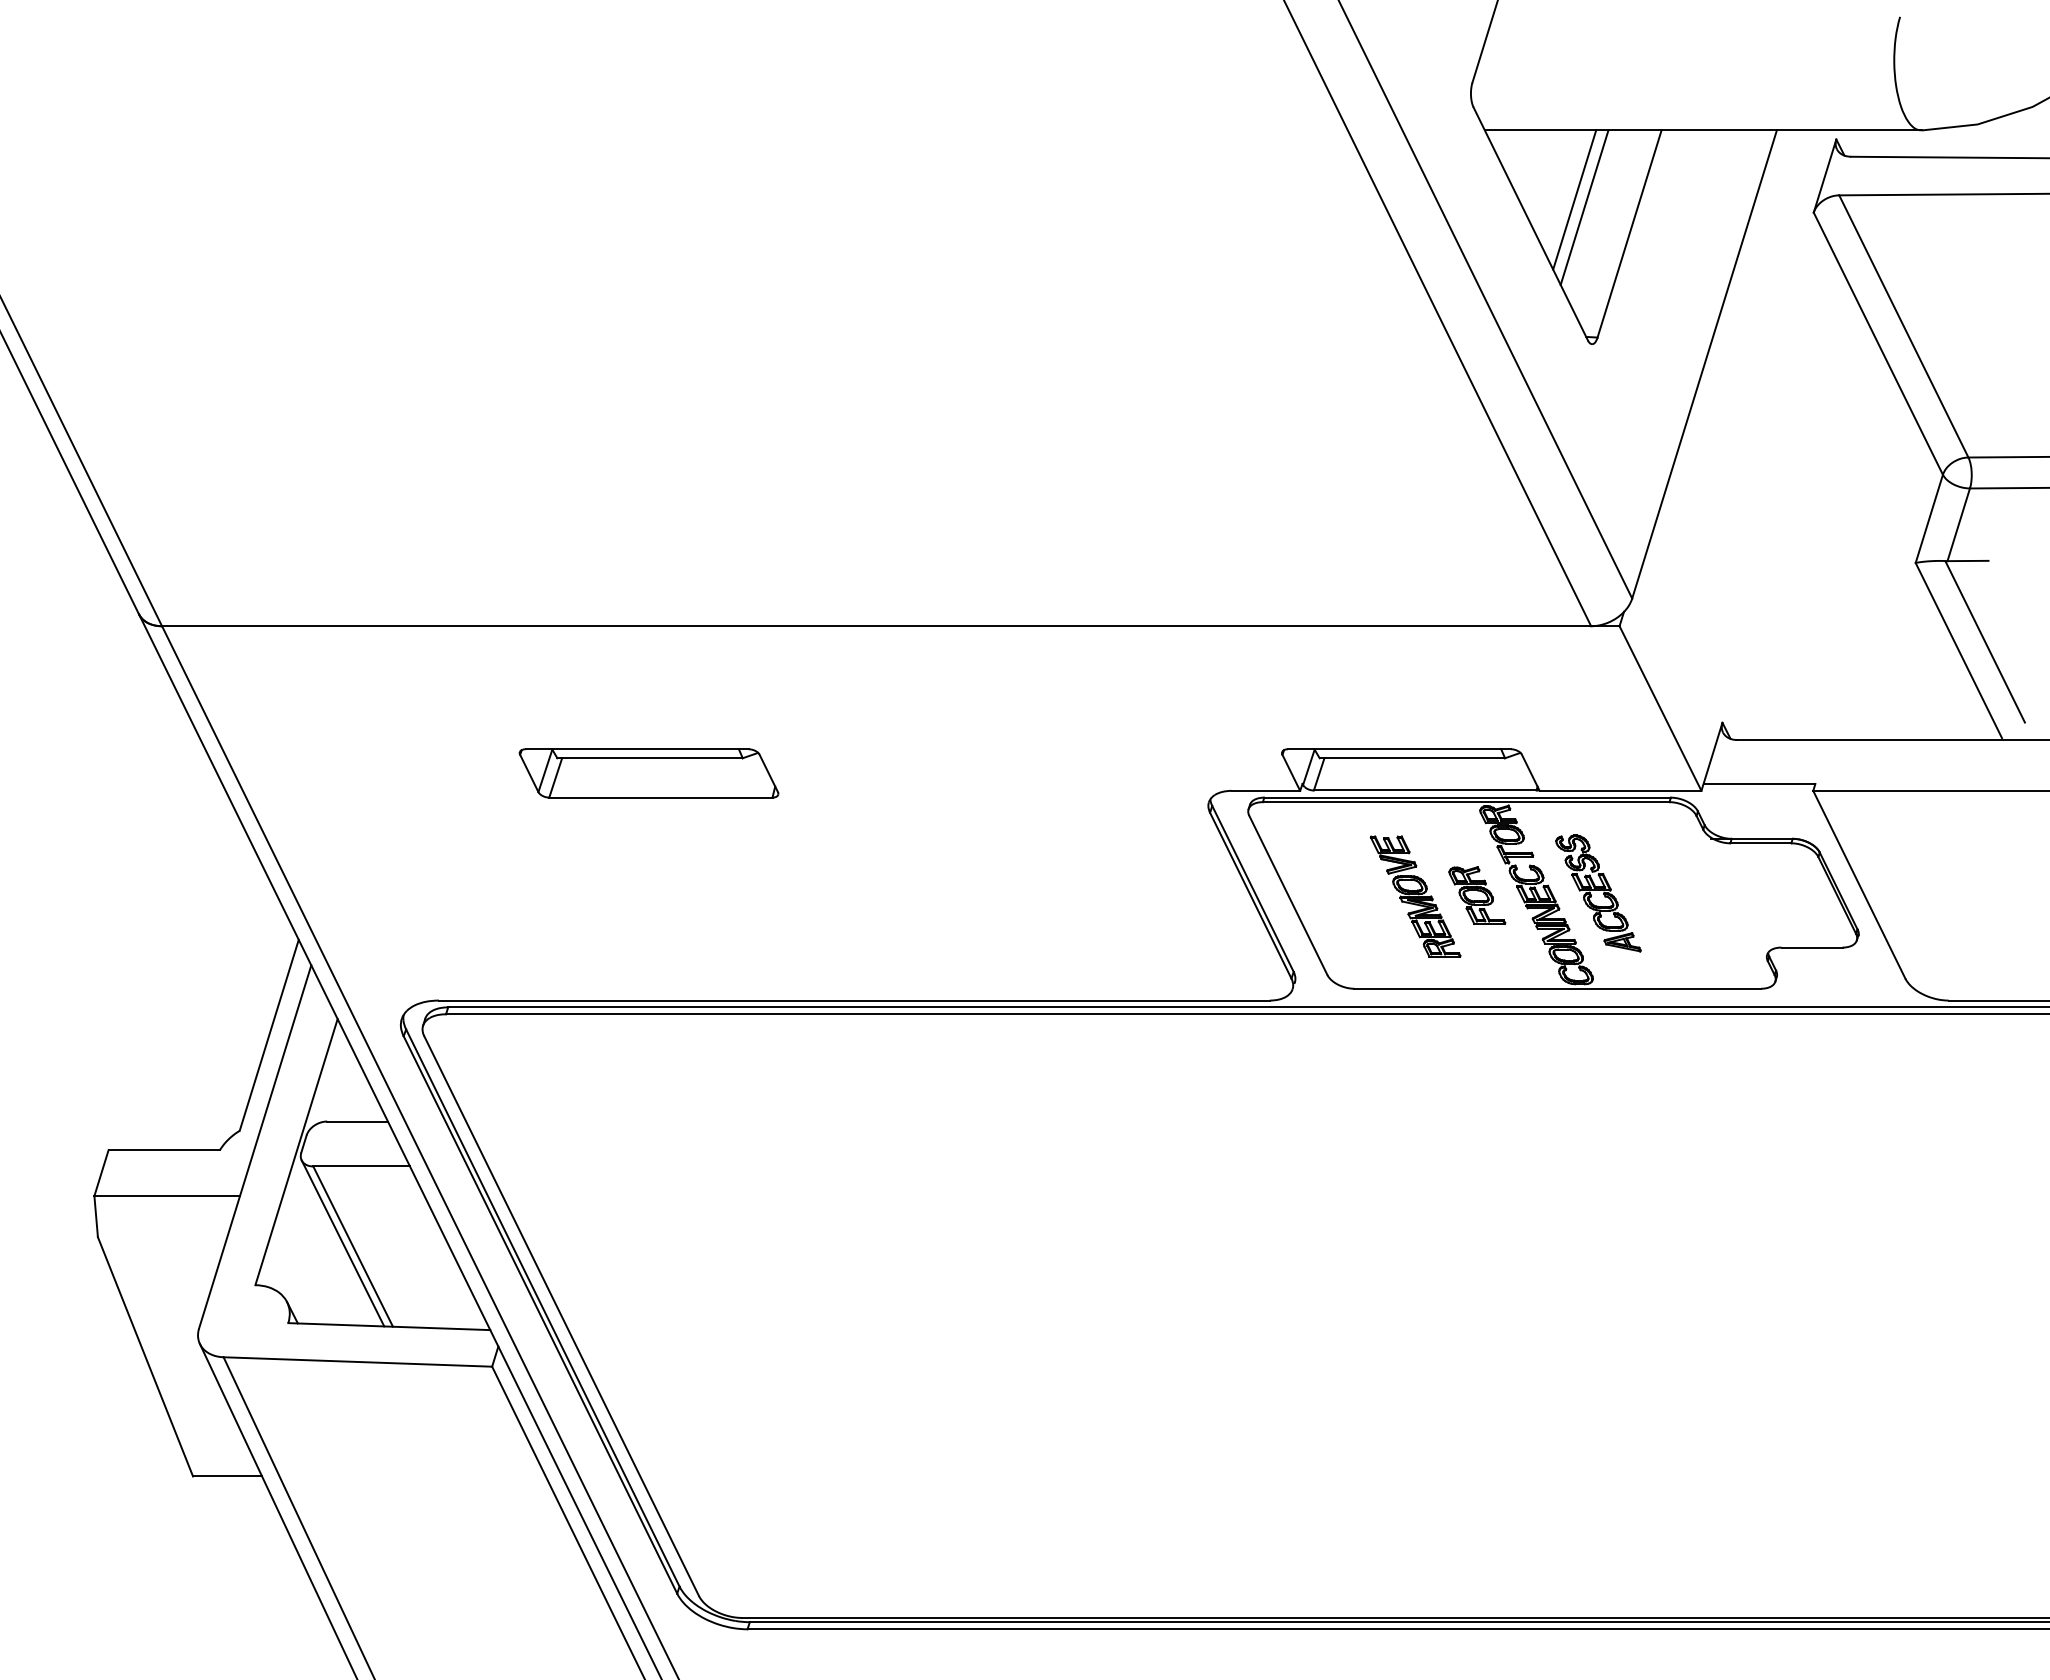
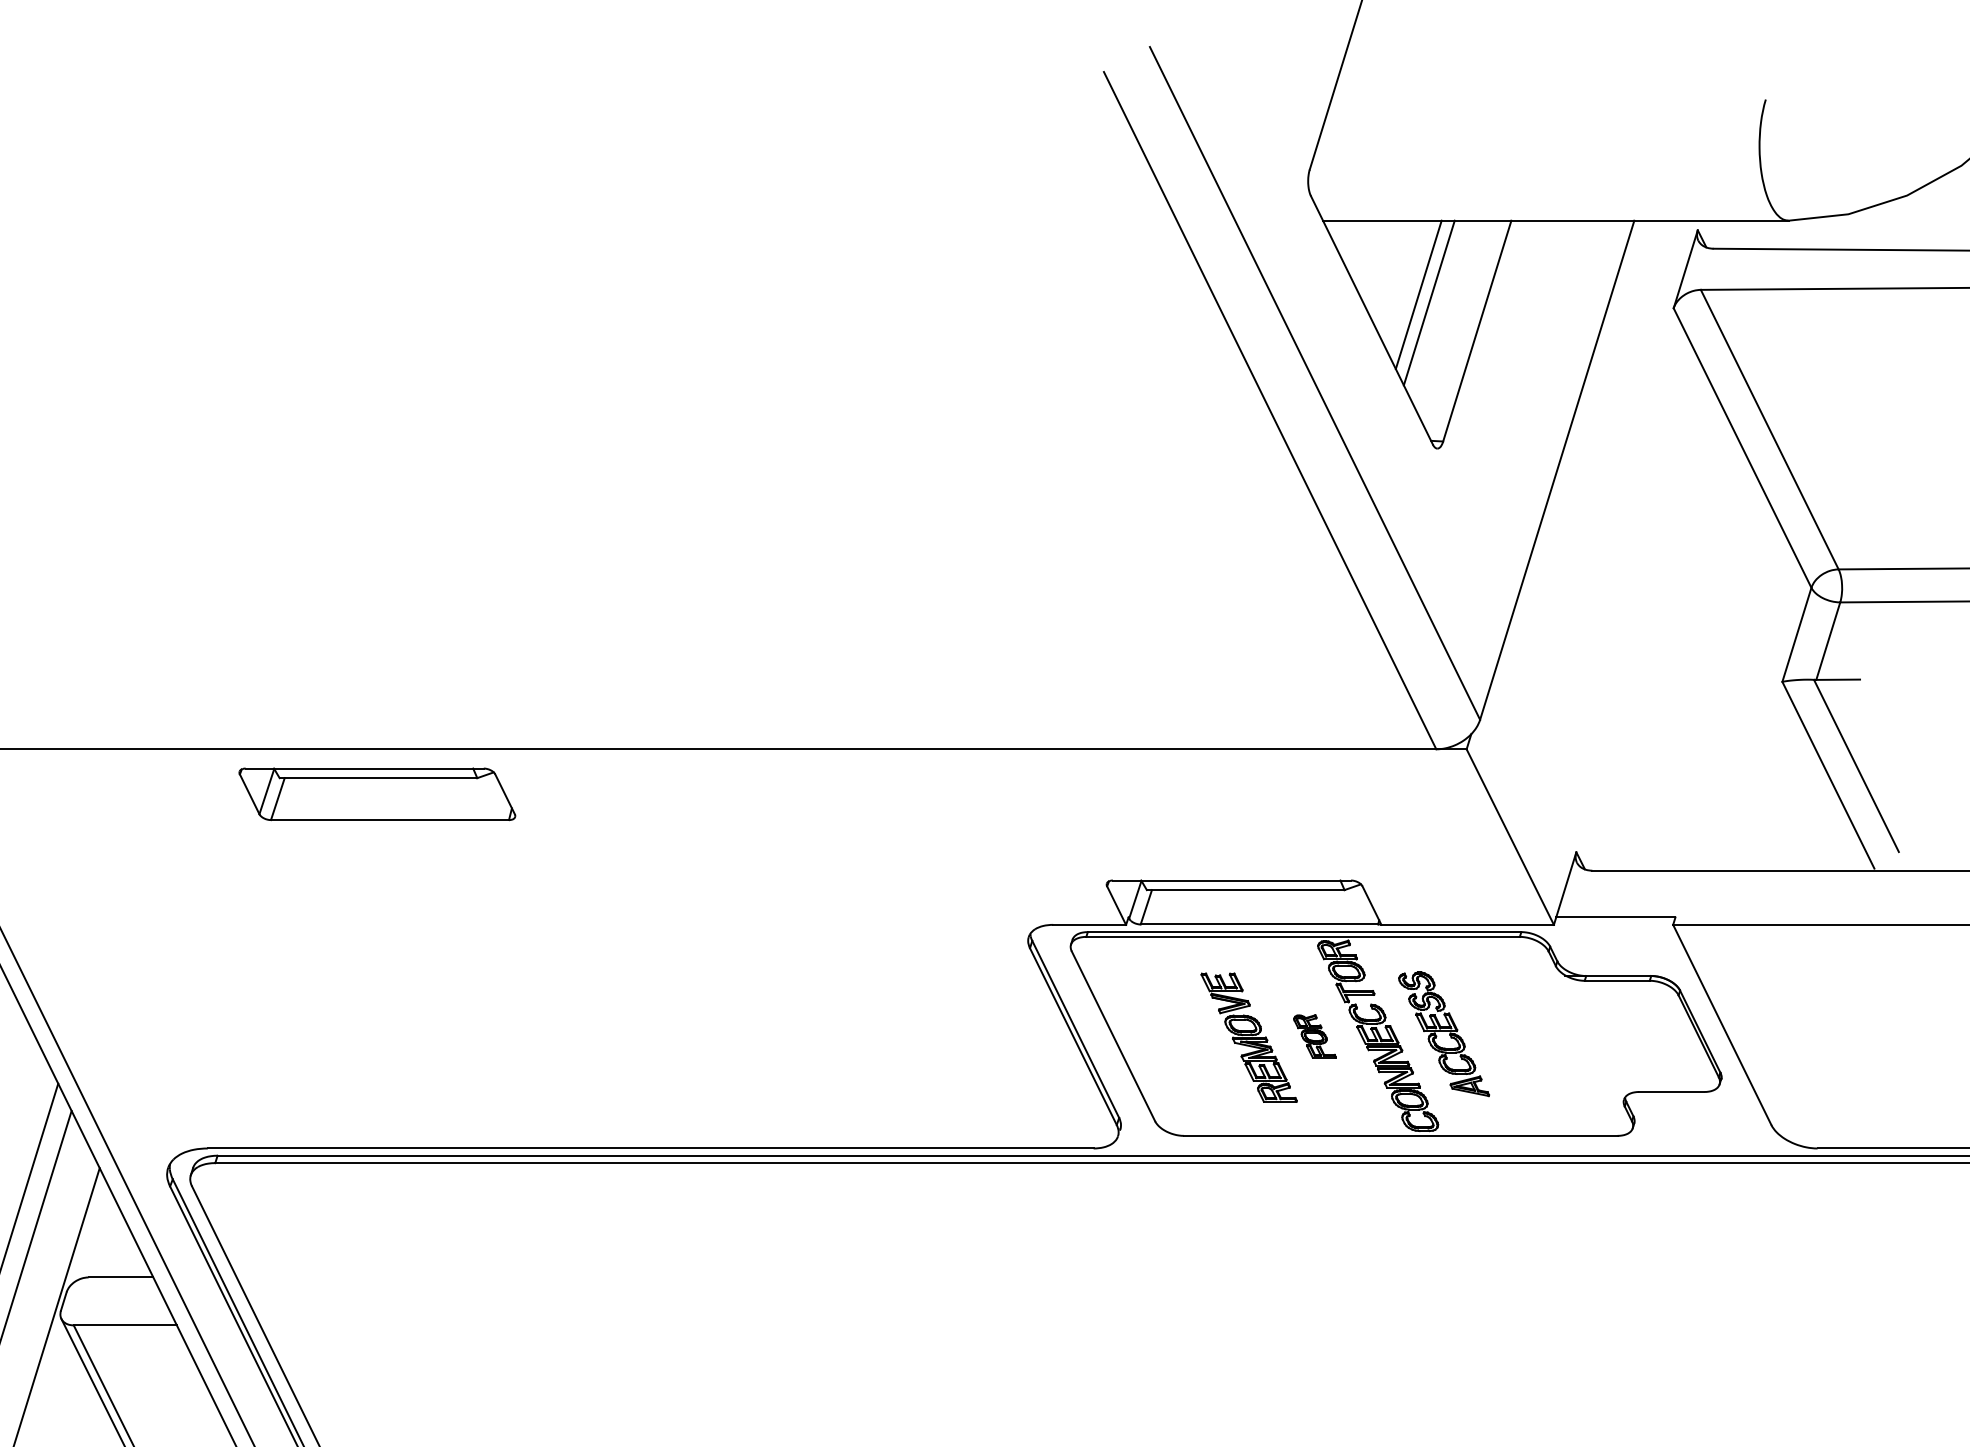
part: (648, 773) -> (376, 794), moved
part: (1477, 895) -> (1315, 1036), size x0.7

